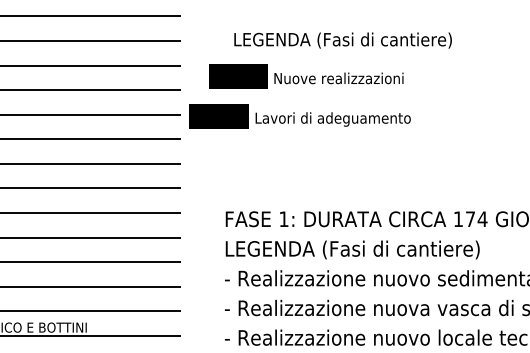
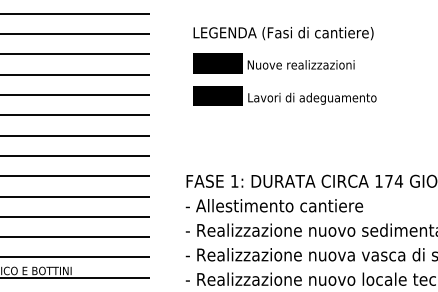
text: (305, 76) -> (273, 63), moved
text: (299, 115) -> (284, 95), moved
text: (351, 249) -> (290, 206), LEGENDA (Fasi di cantiere) -> - Allestimento cantiere

